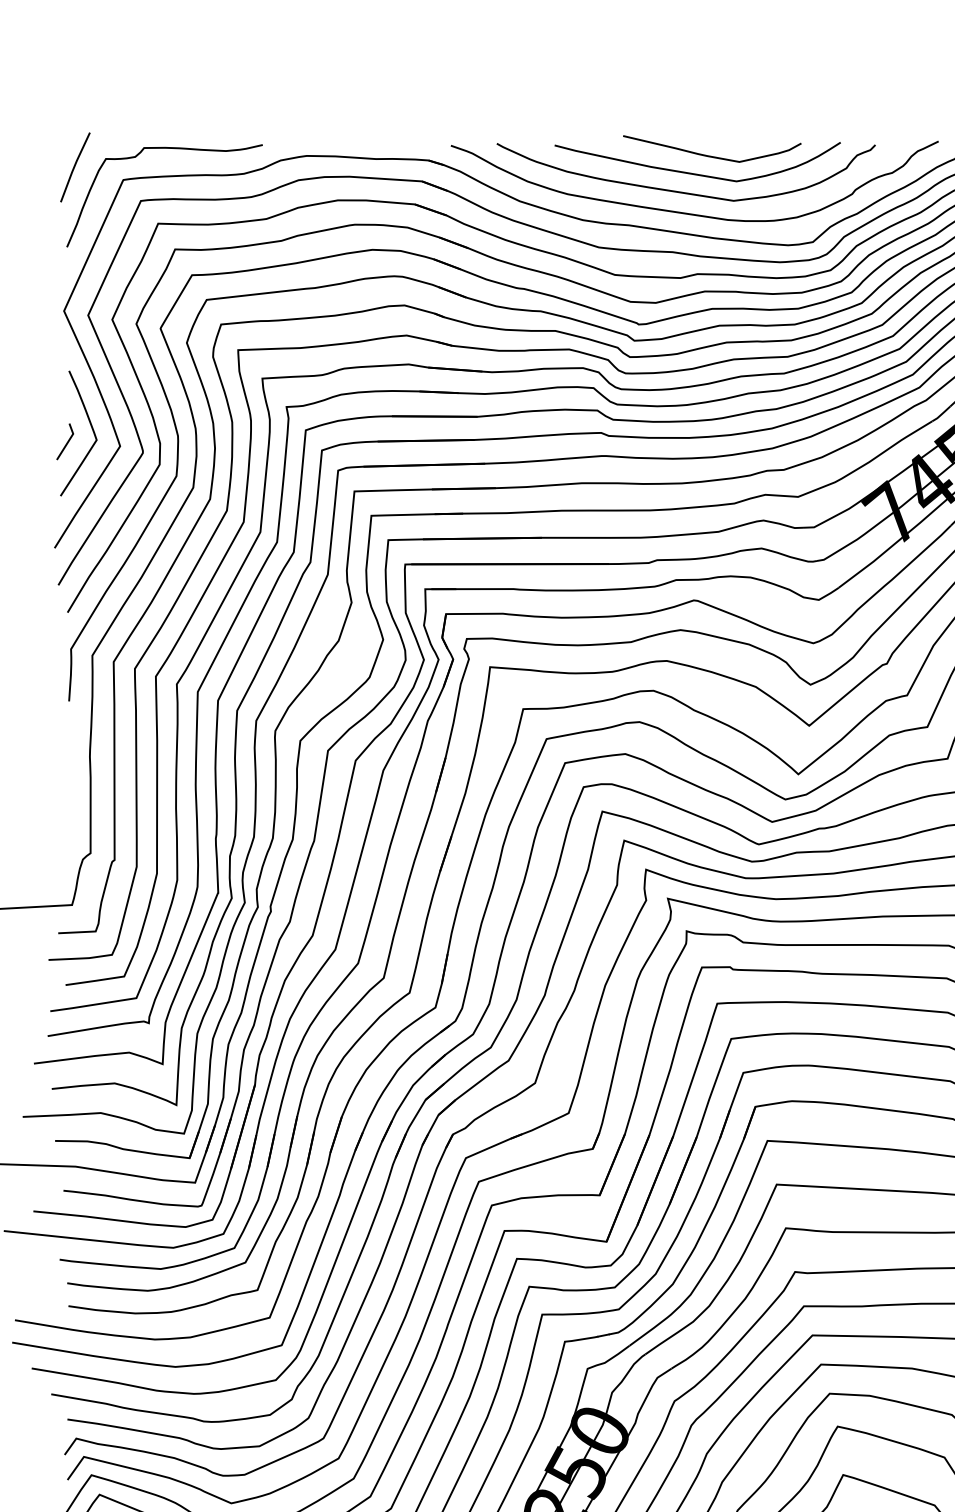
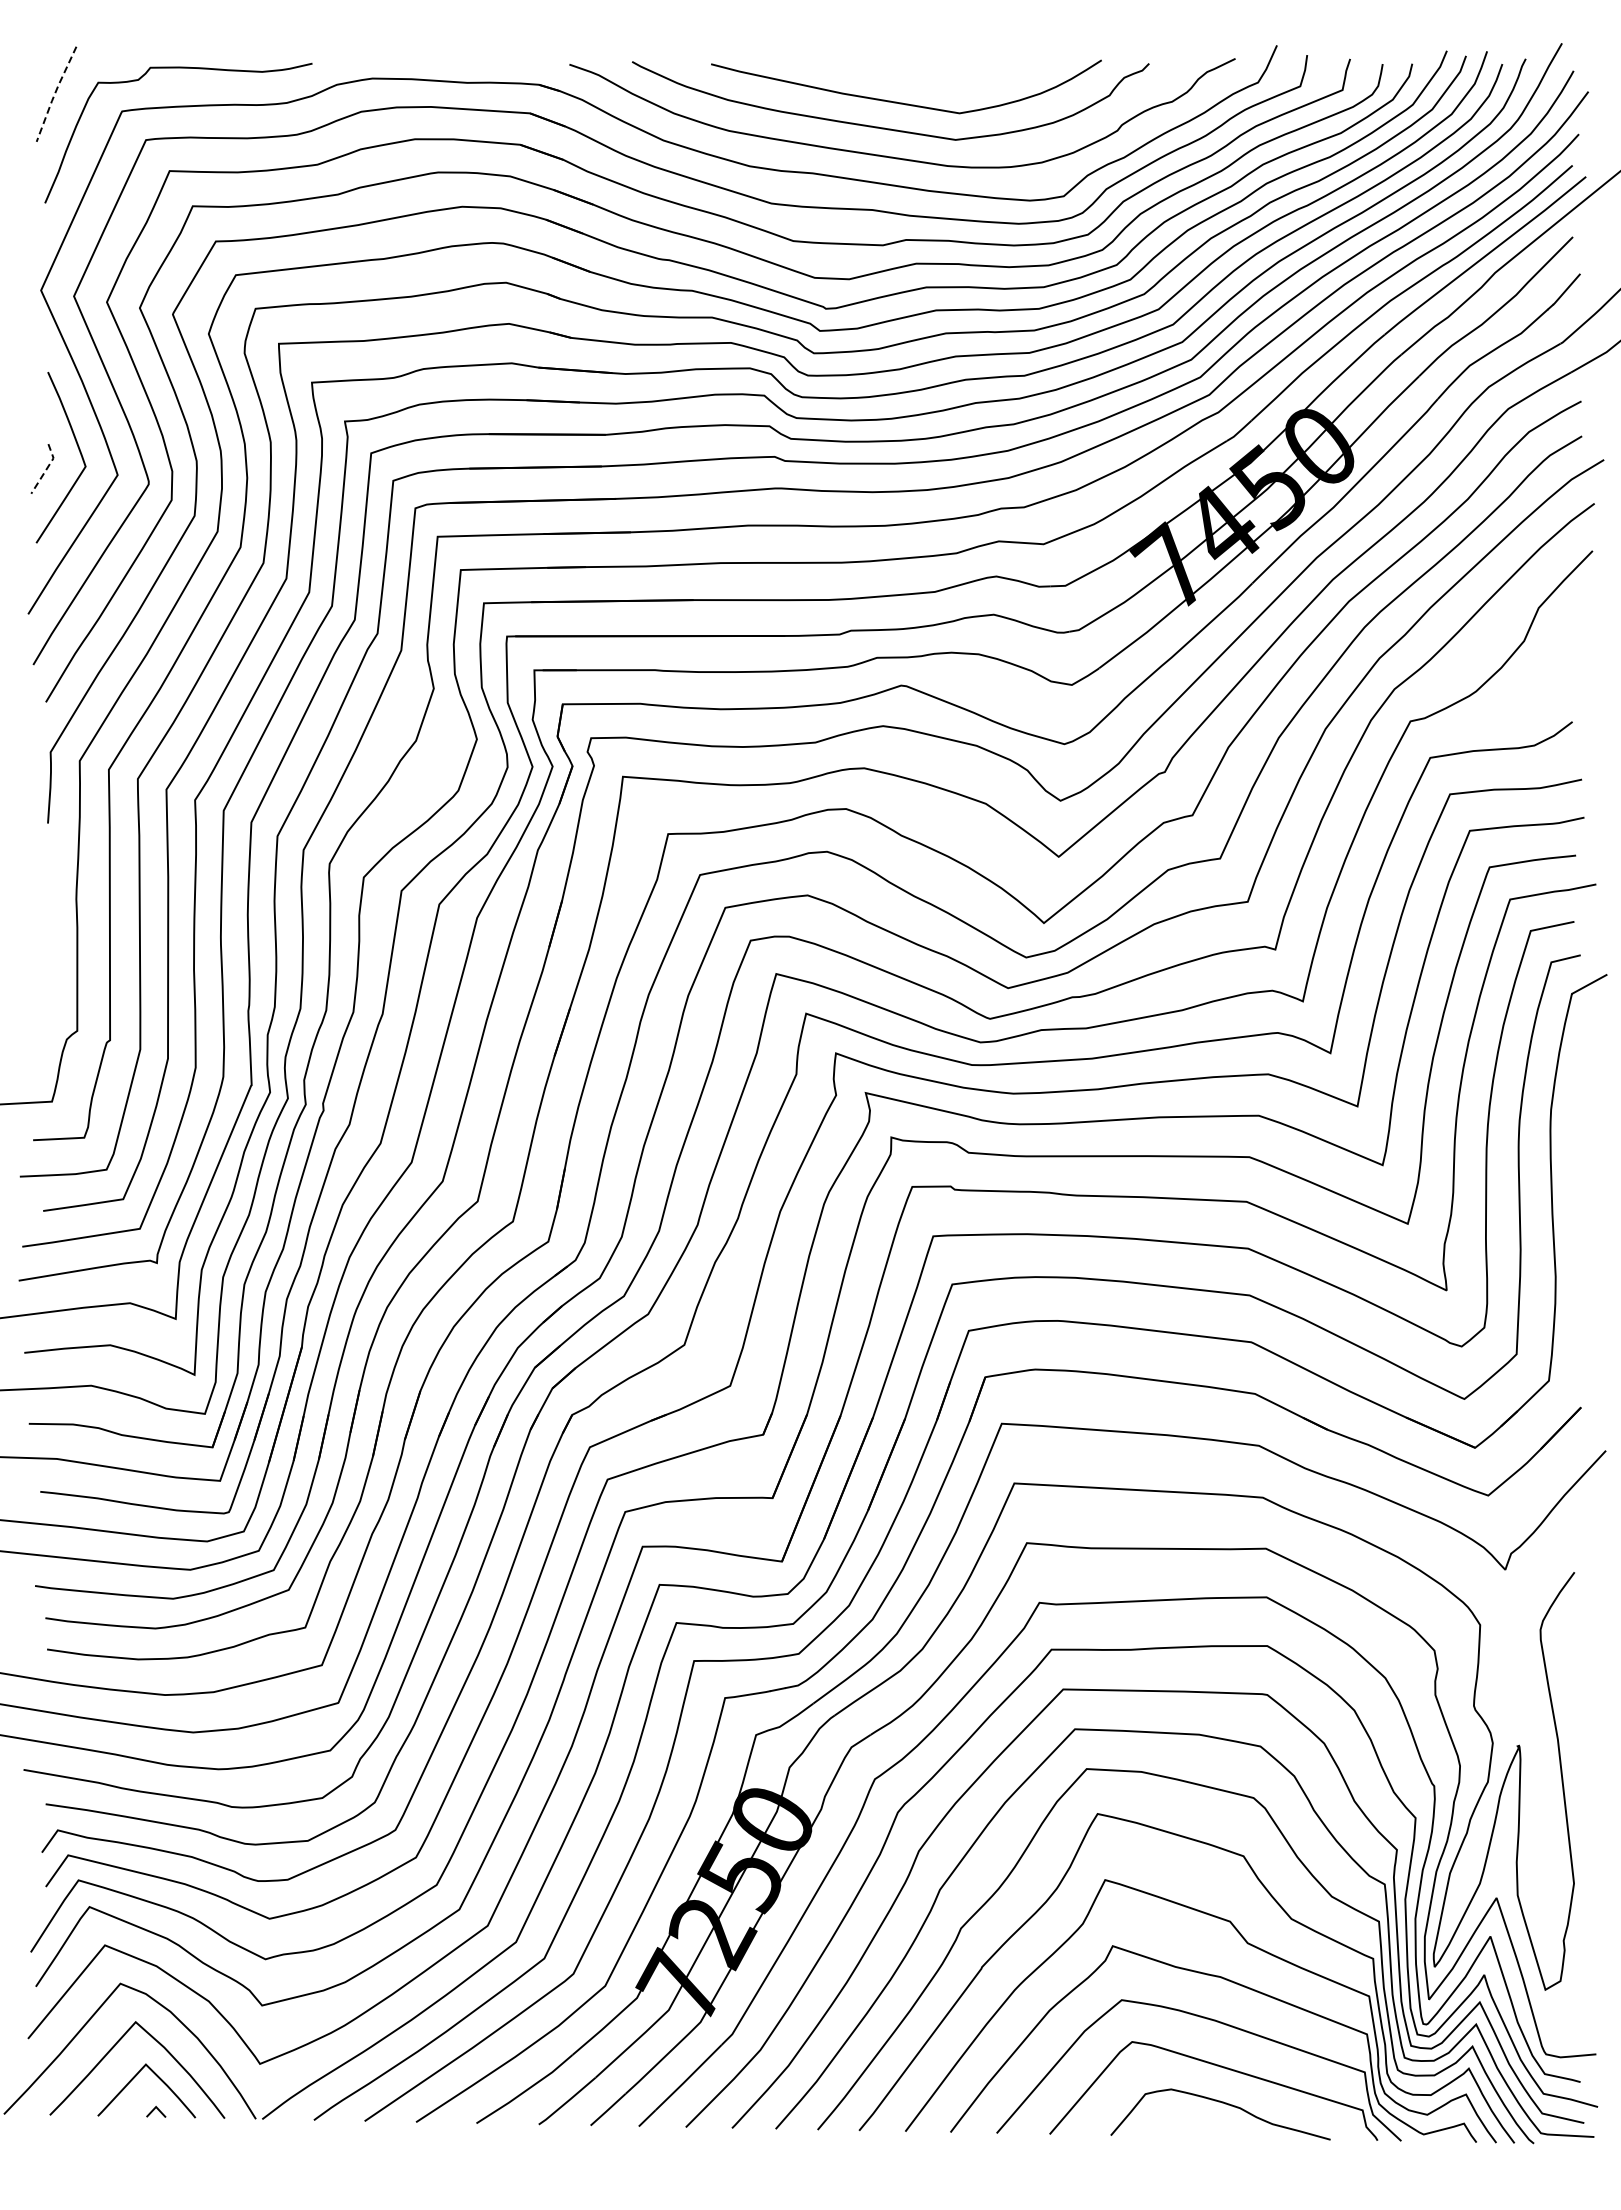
curve: (711, 155) -> (925, 78), removed
line: (74, 166) -> (55, 93), solid -> dashed
line: (68, 442) -> (46, 469), solid -> dashed

